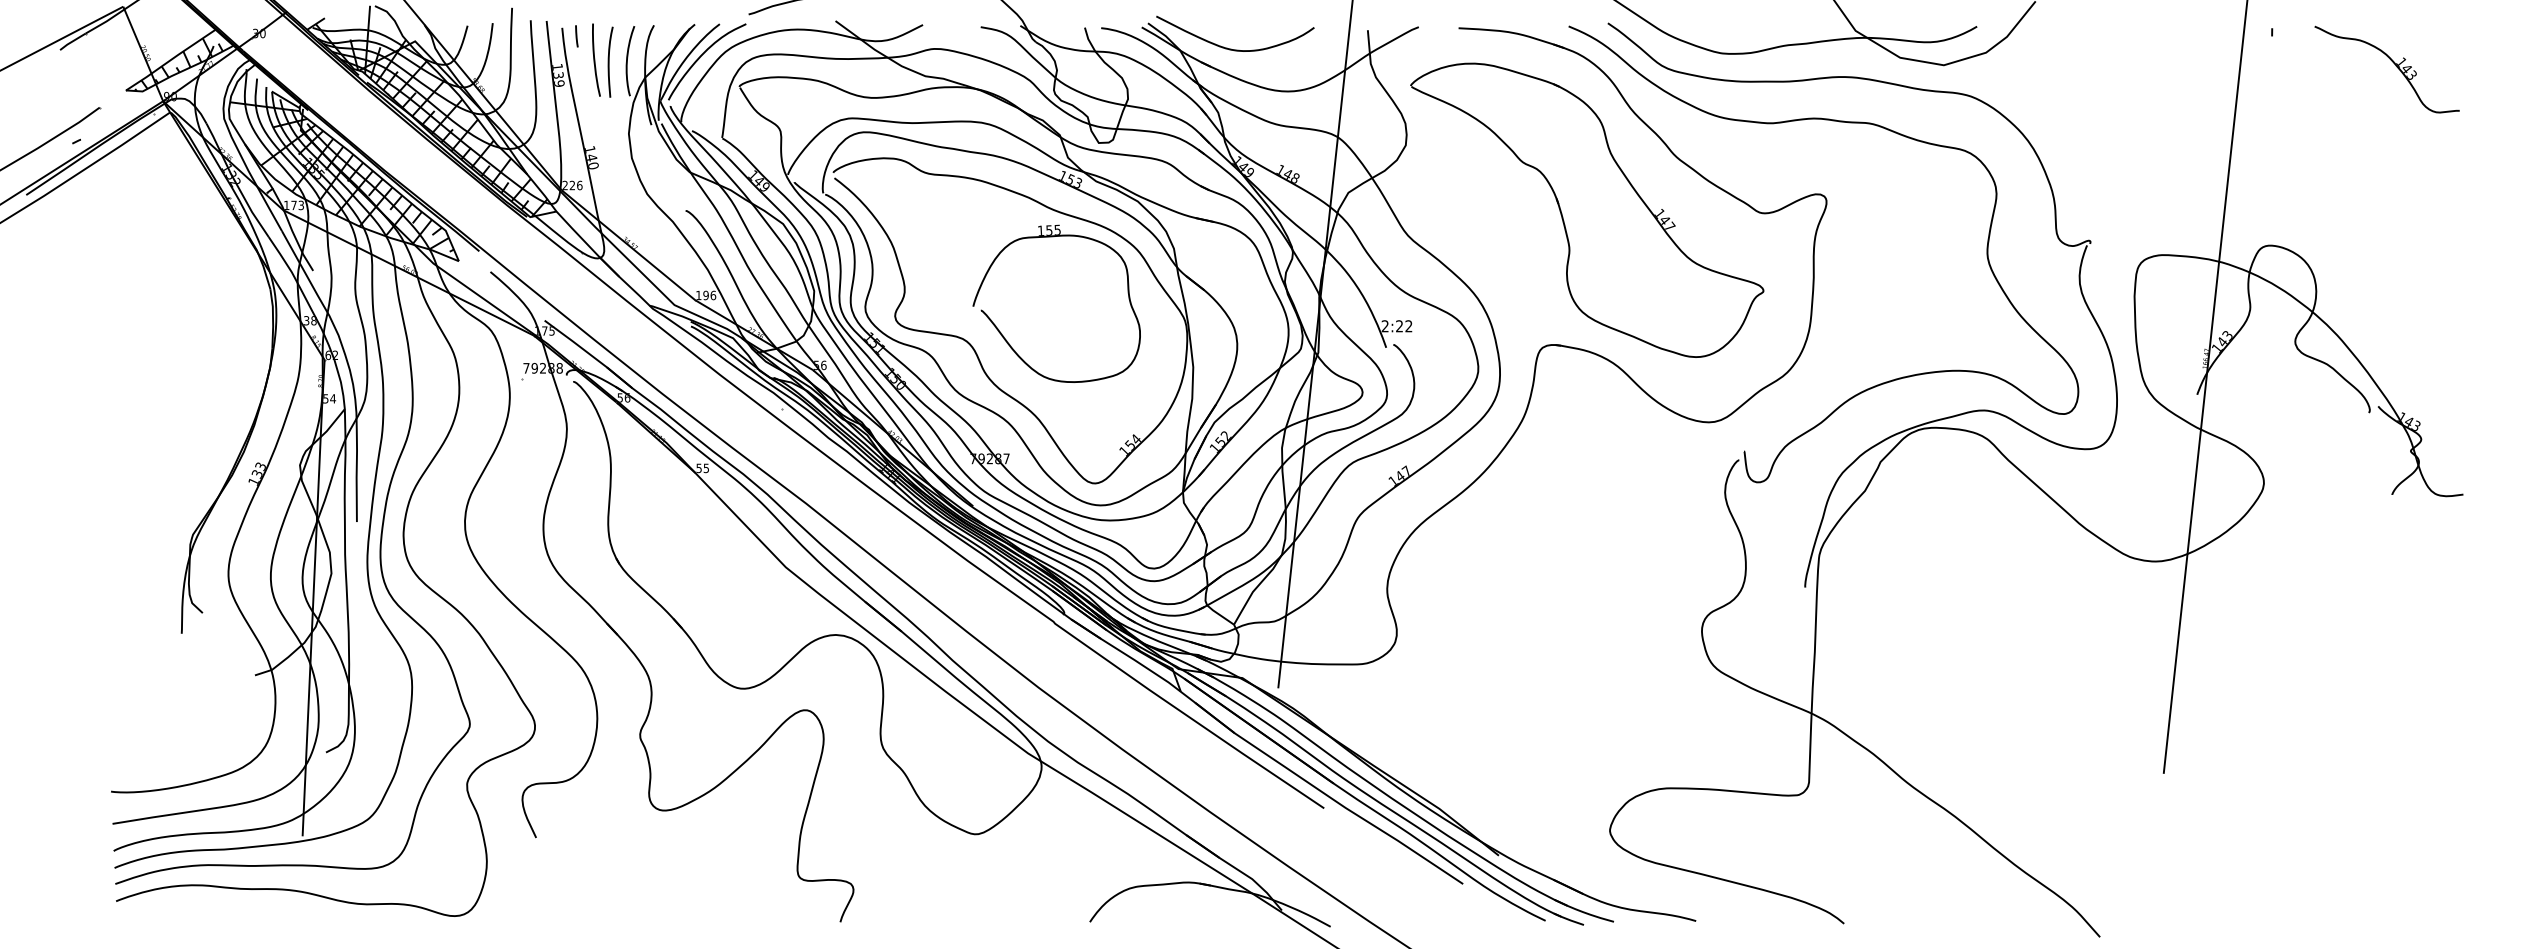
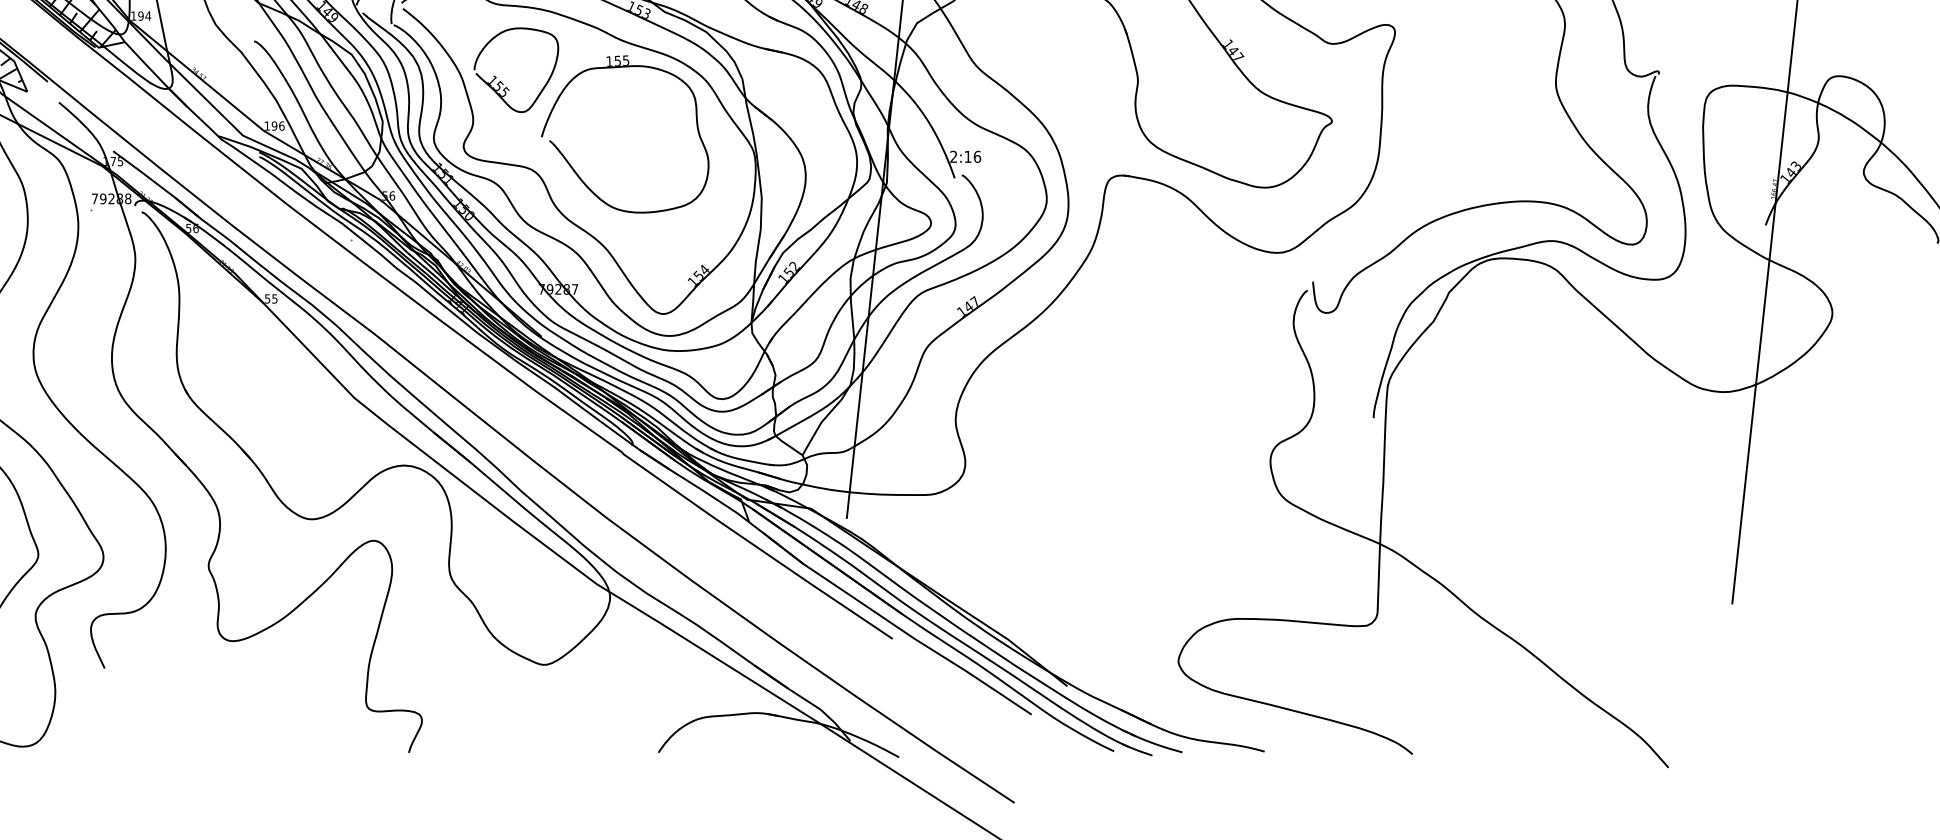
text: (572, 185) -> (140, 16), 226 -> 194
part: (934, 252) -> (502, 83), added
text: (1404, 326) -> (972, 157), 2:22 -> 2:16

